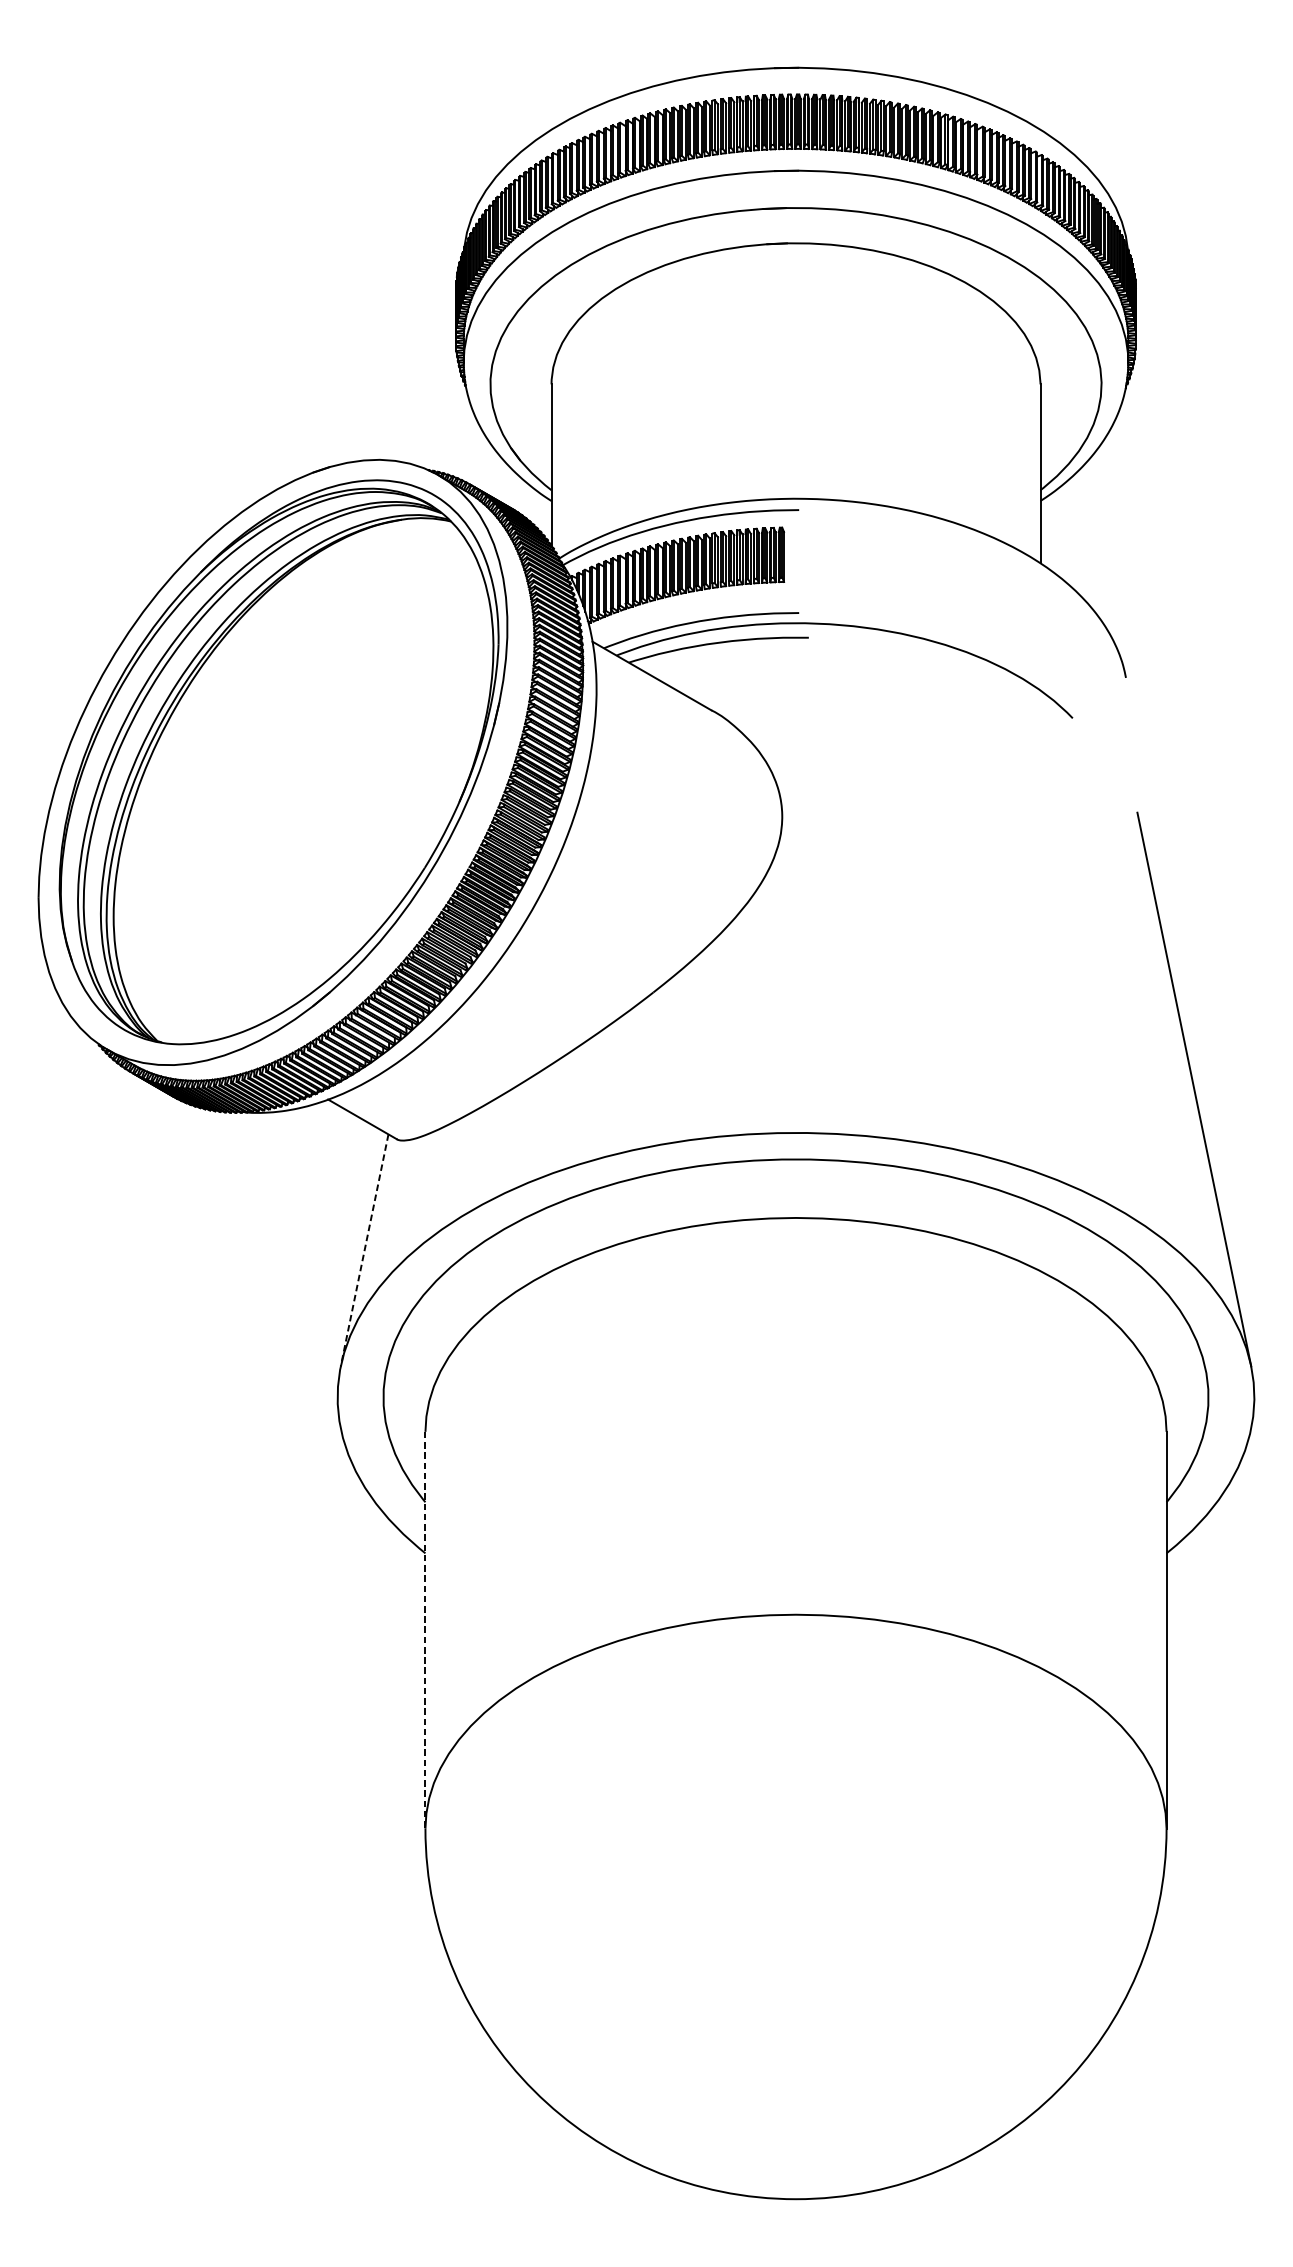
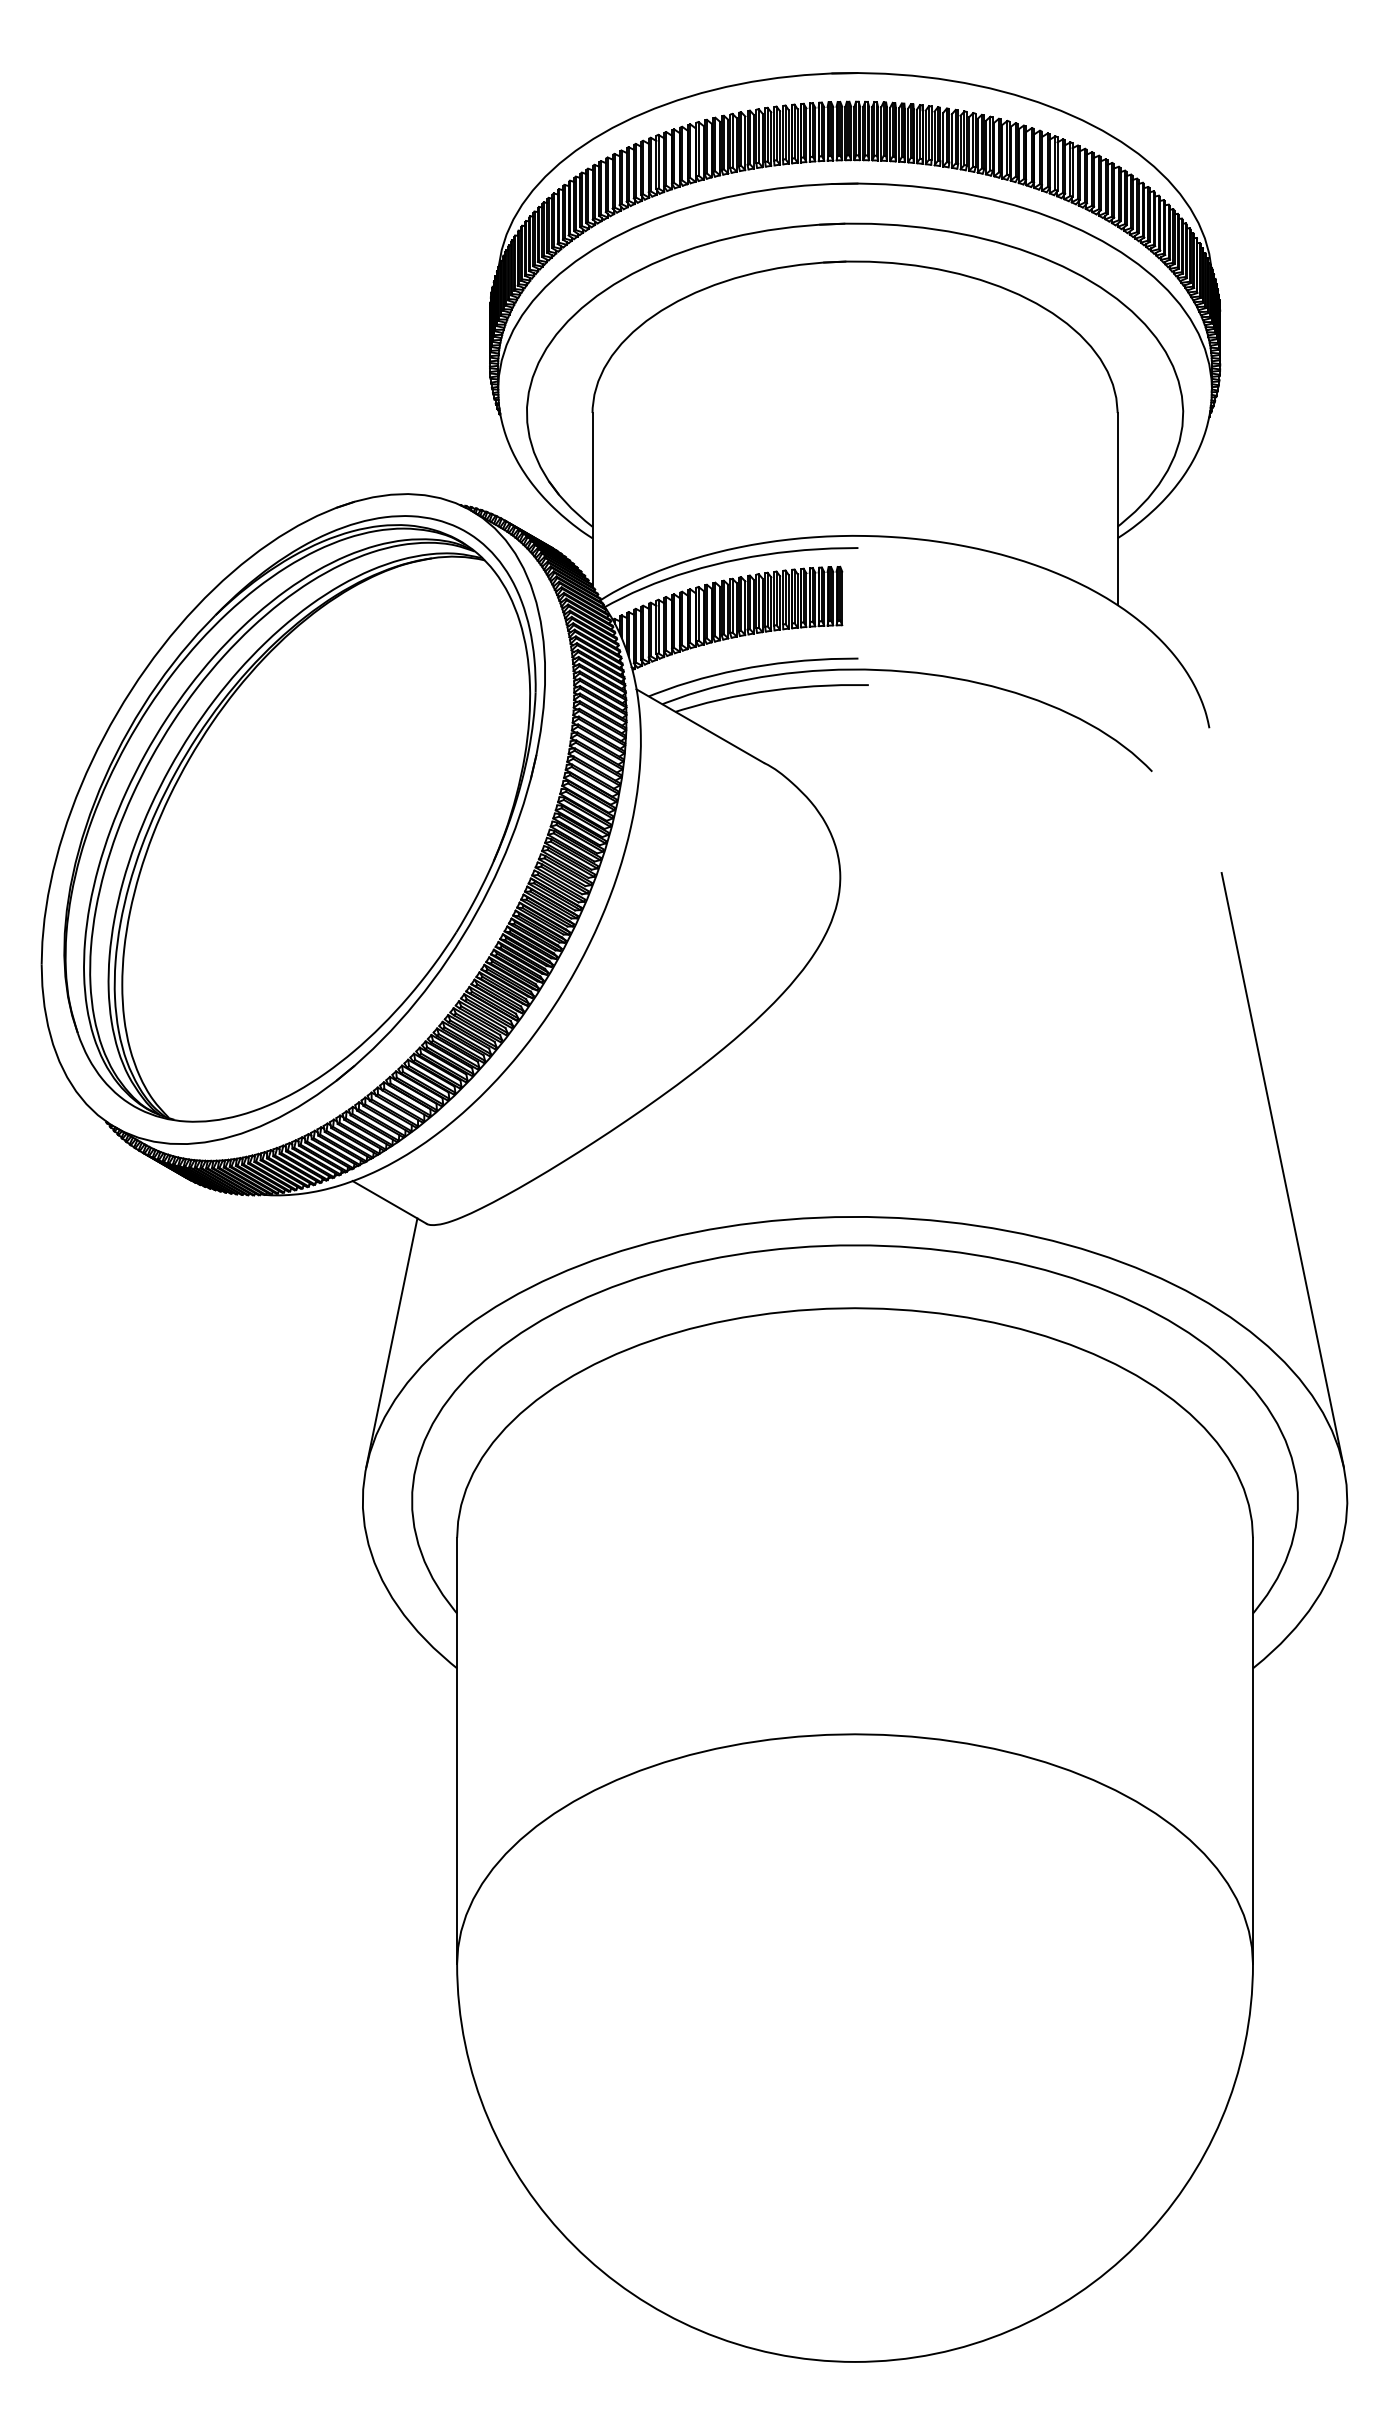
line: (364, 1250) -> (391, 1343), dashed -> solid
line: (425, 1630) -> (457, 1751), dashed -> solid

